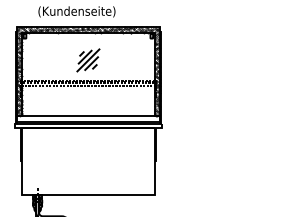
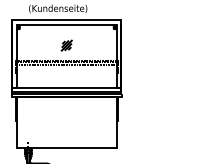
part: (88, 60) -> (66, 45), size x0.6
hatch: (88, 70) -> (66, 53), removed

